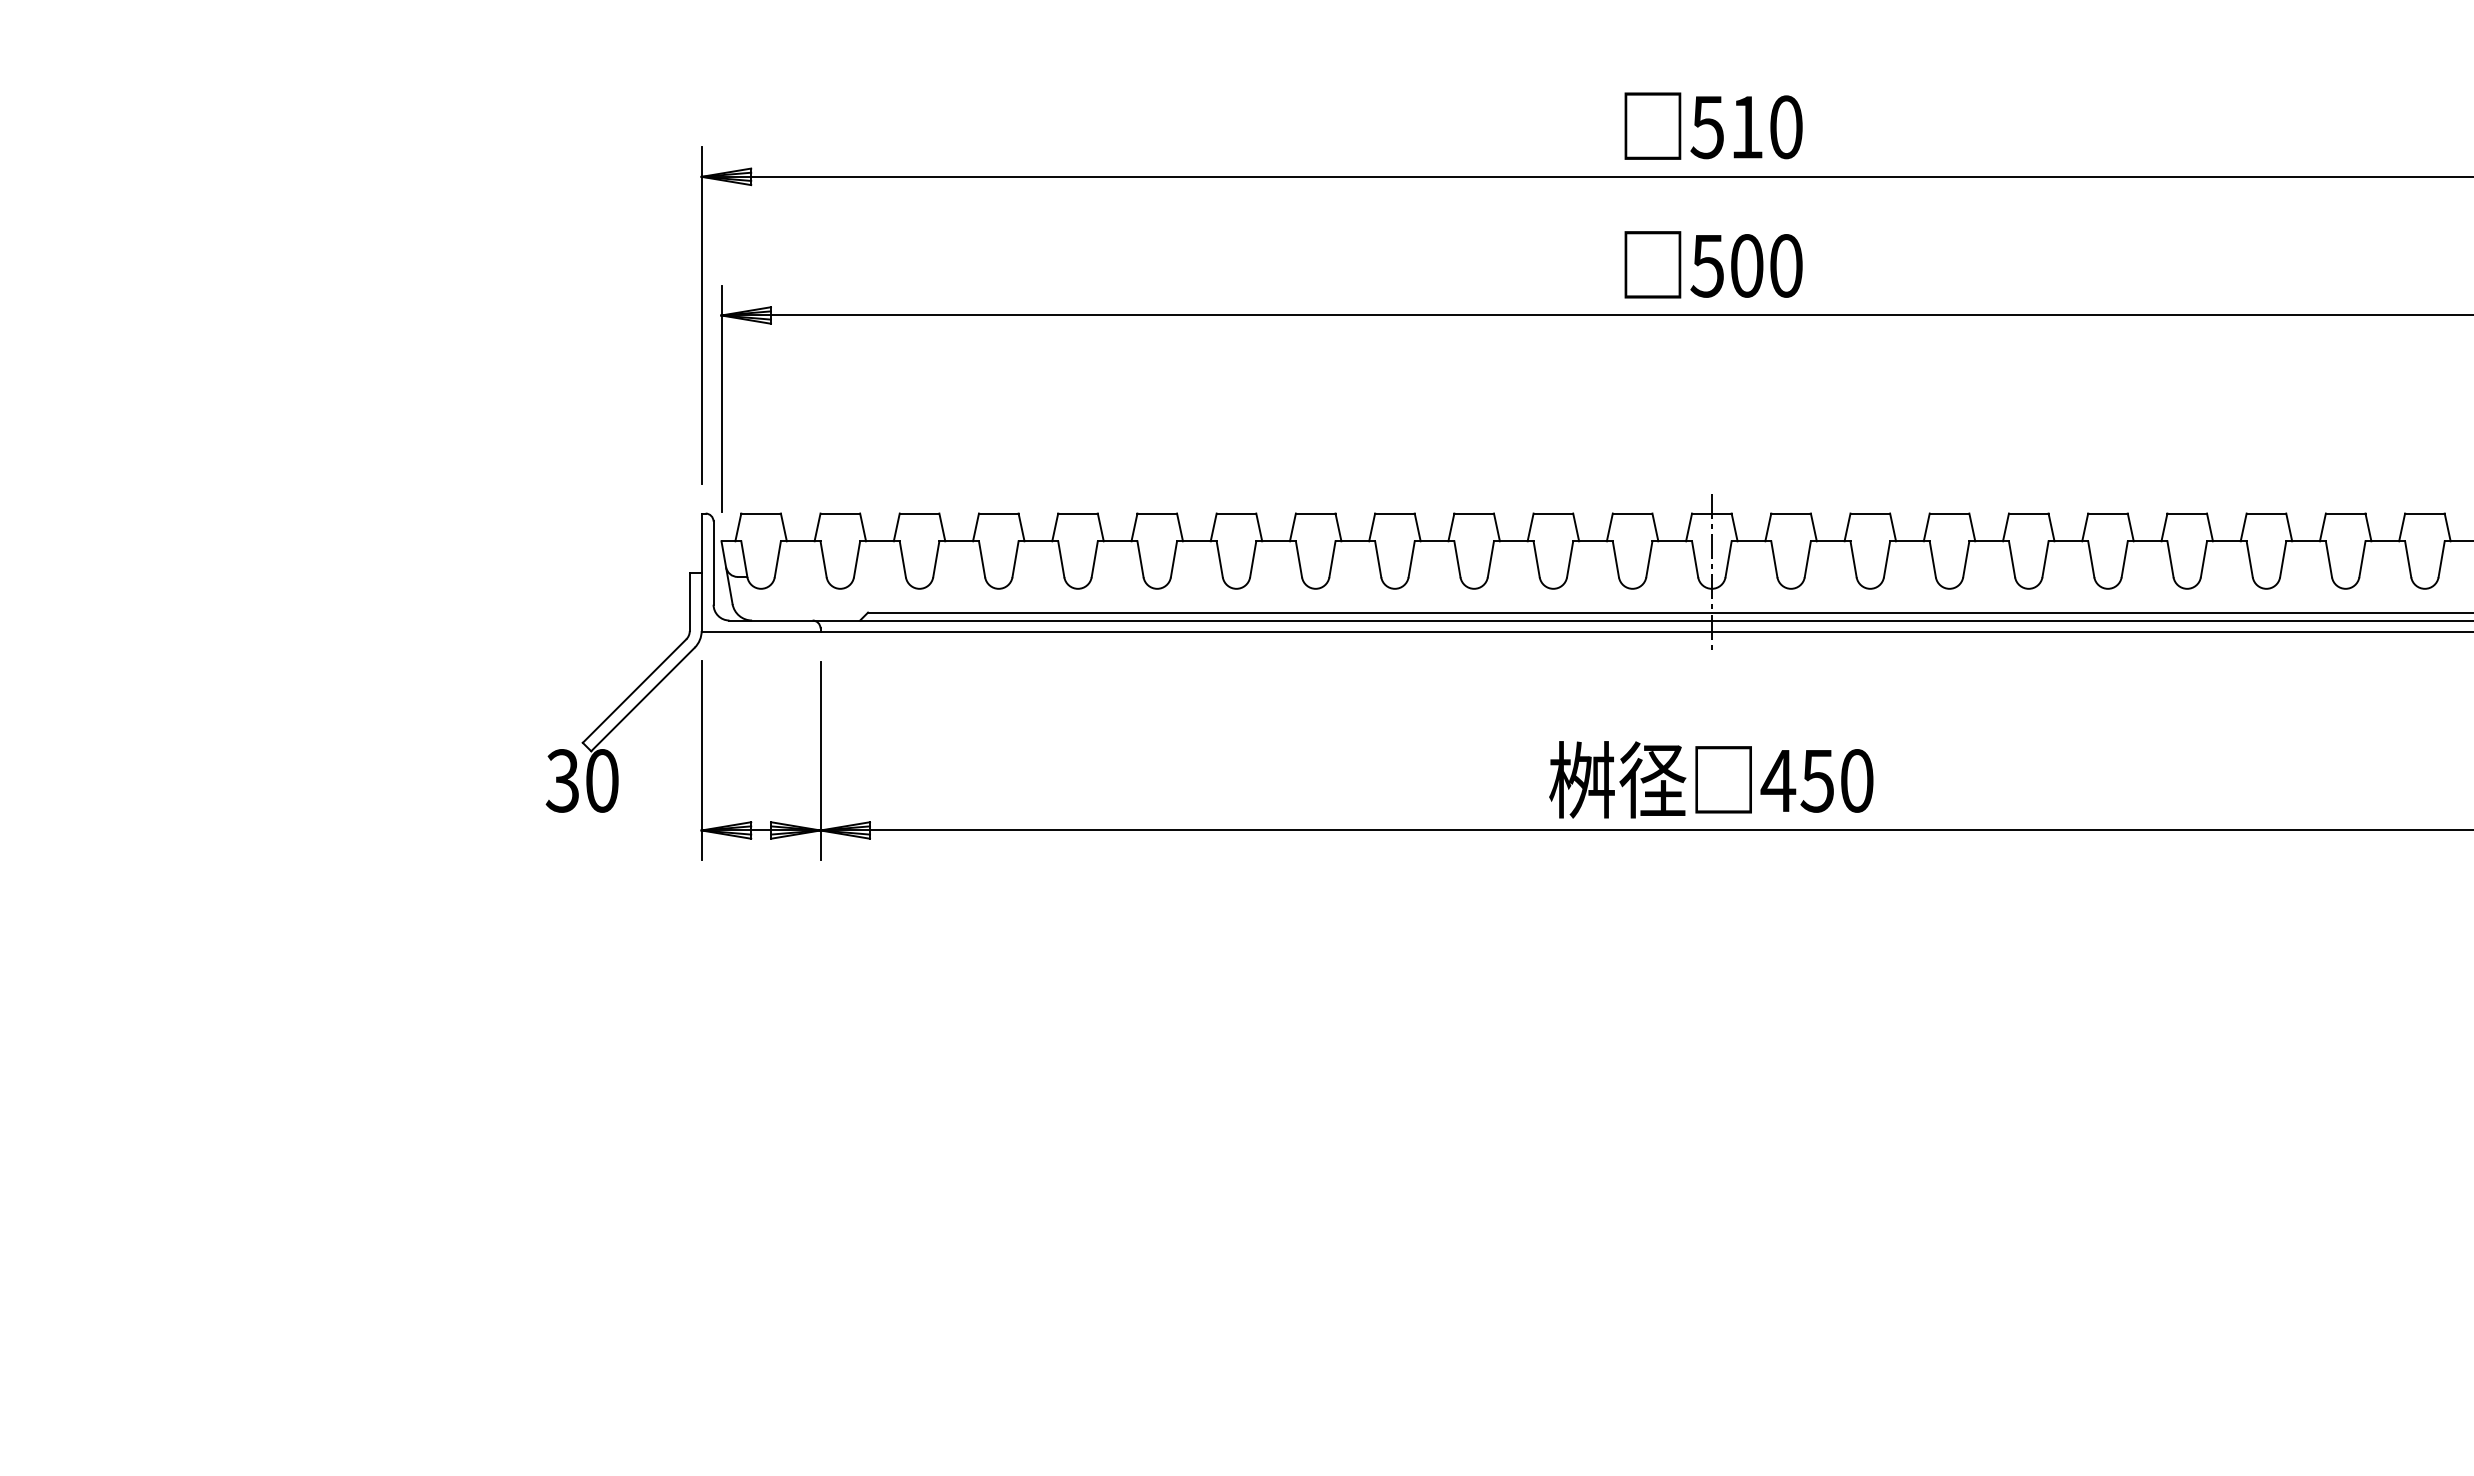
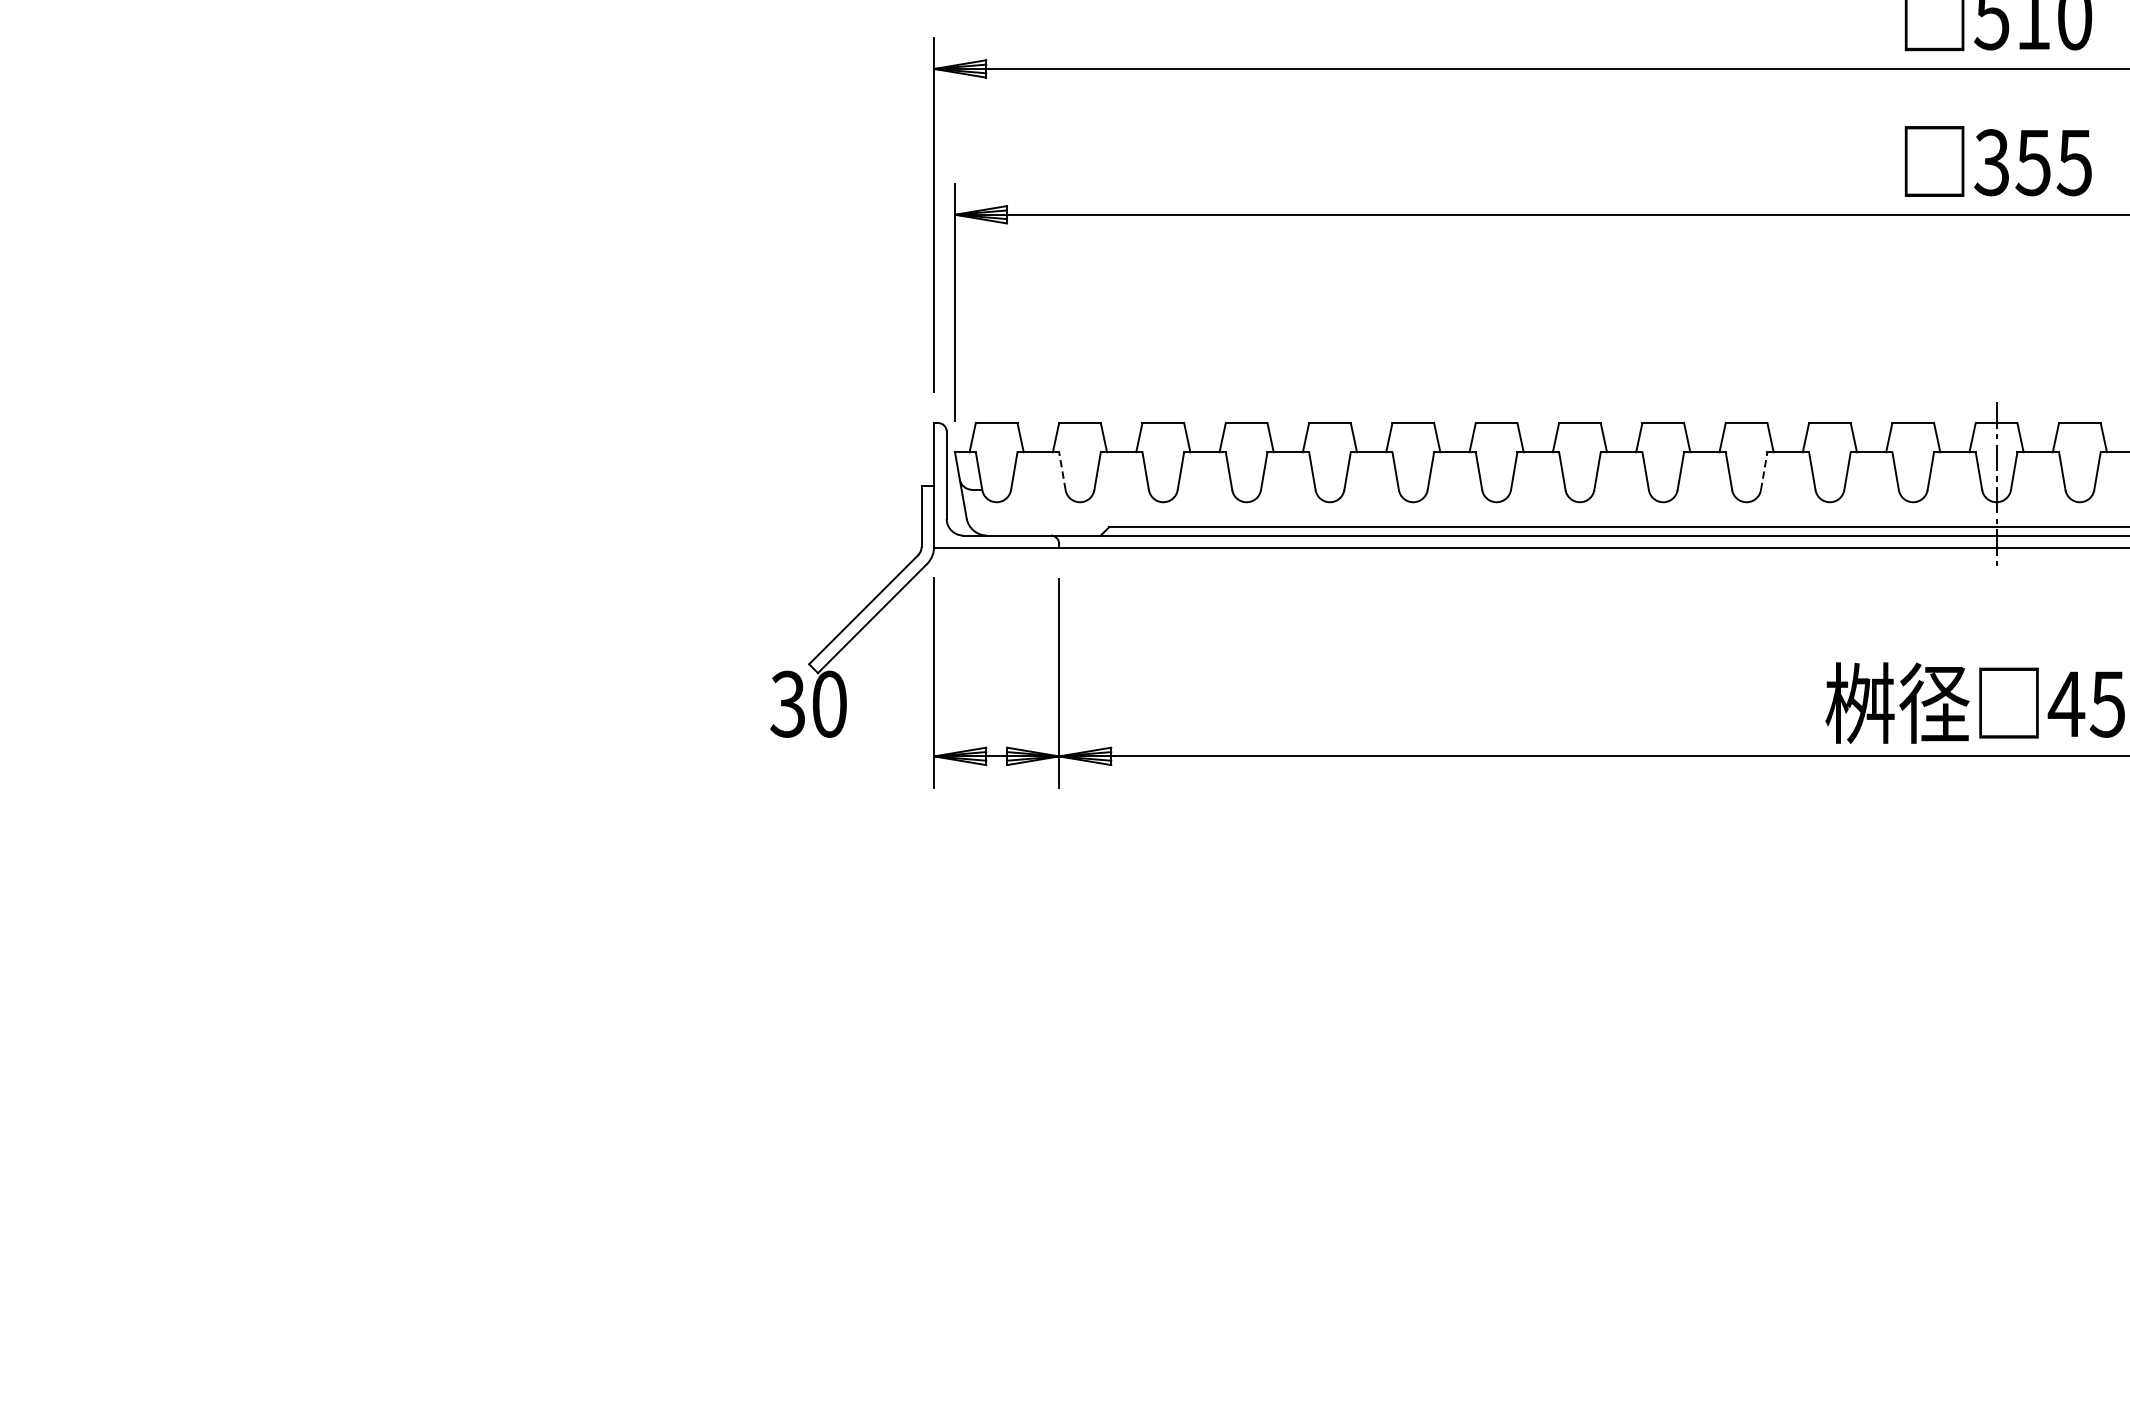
text: (1746, 265) -> (2033, 162), 500 -> 355
line: (823, 558) -> (1062, 470), solid -> dashed
line: (1490, 558) -> (1763, 470), solid -> dashed

